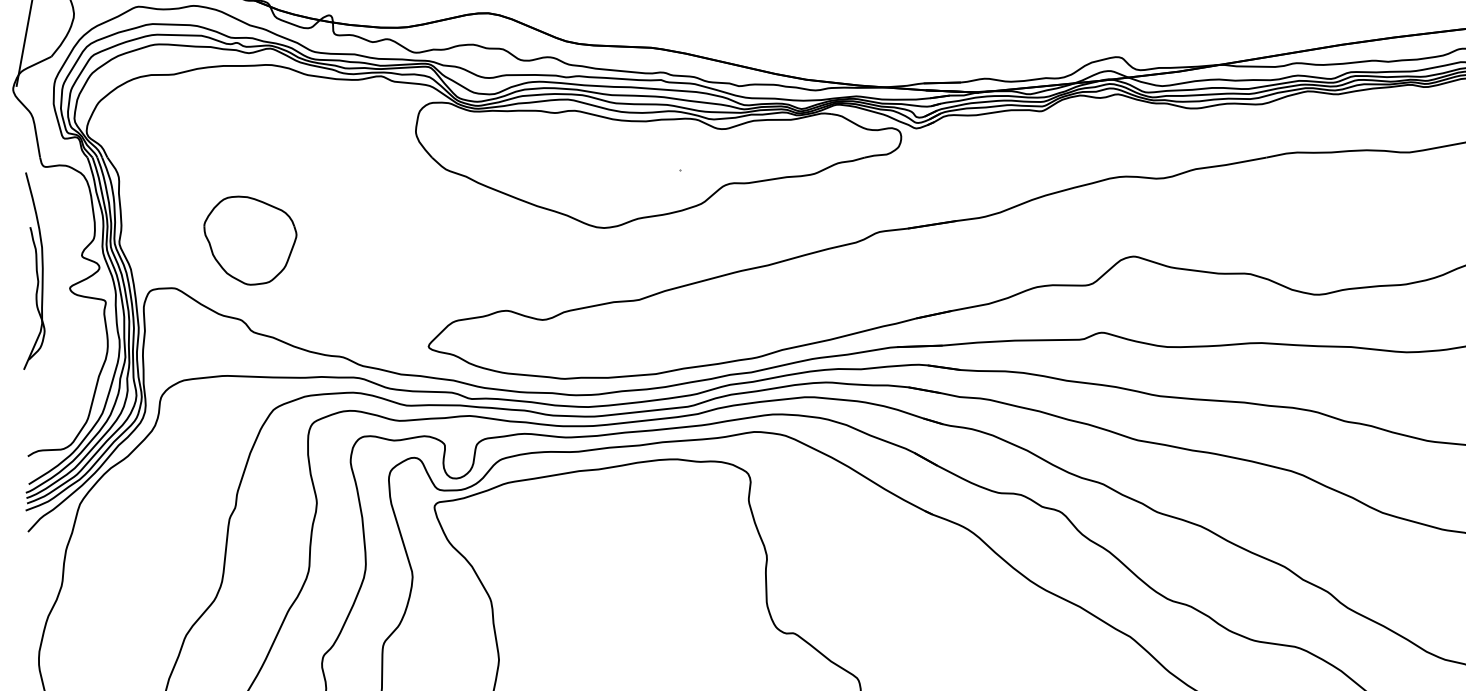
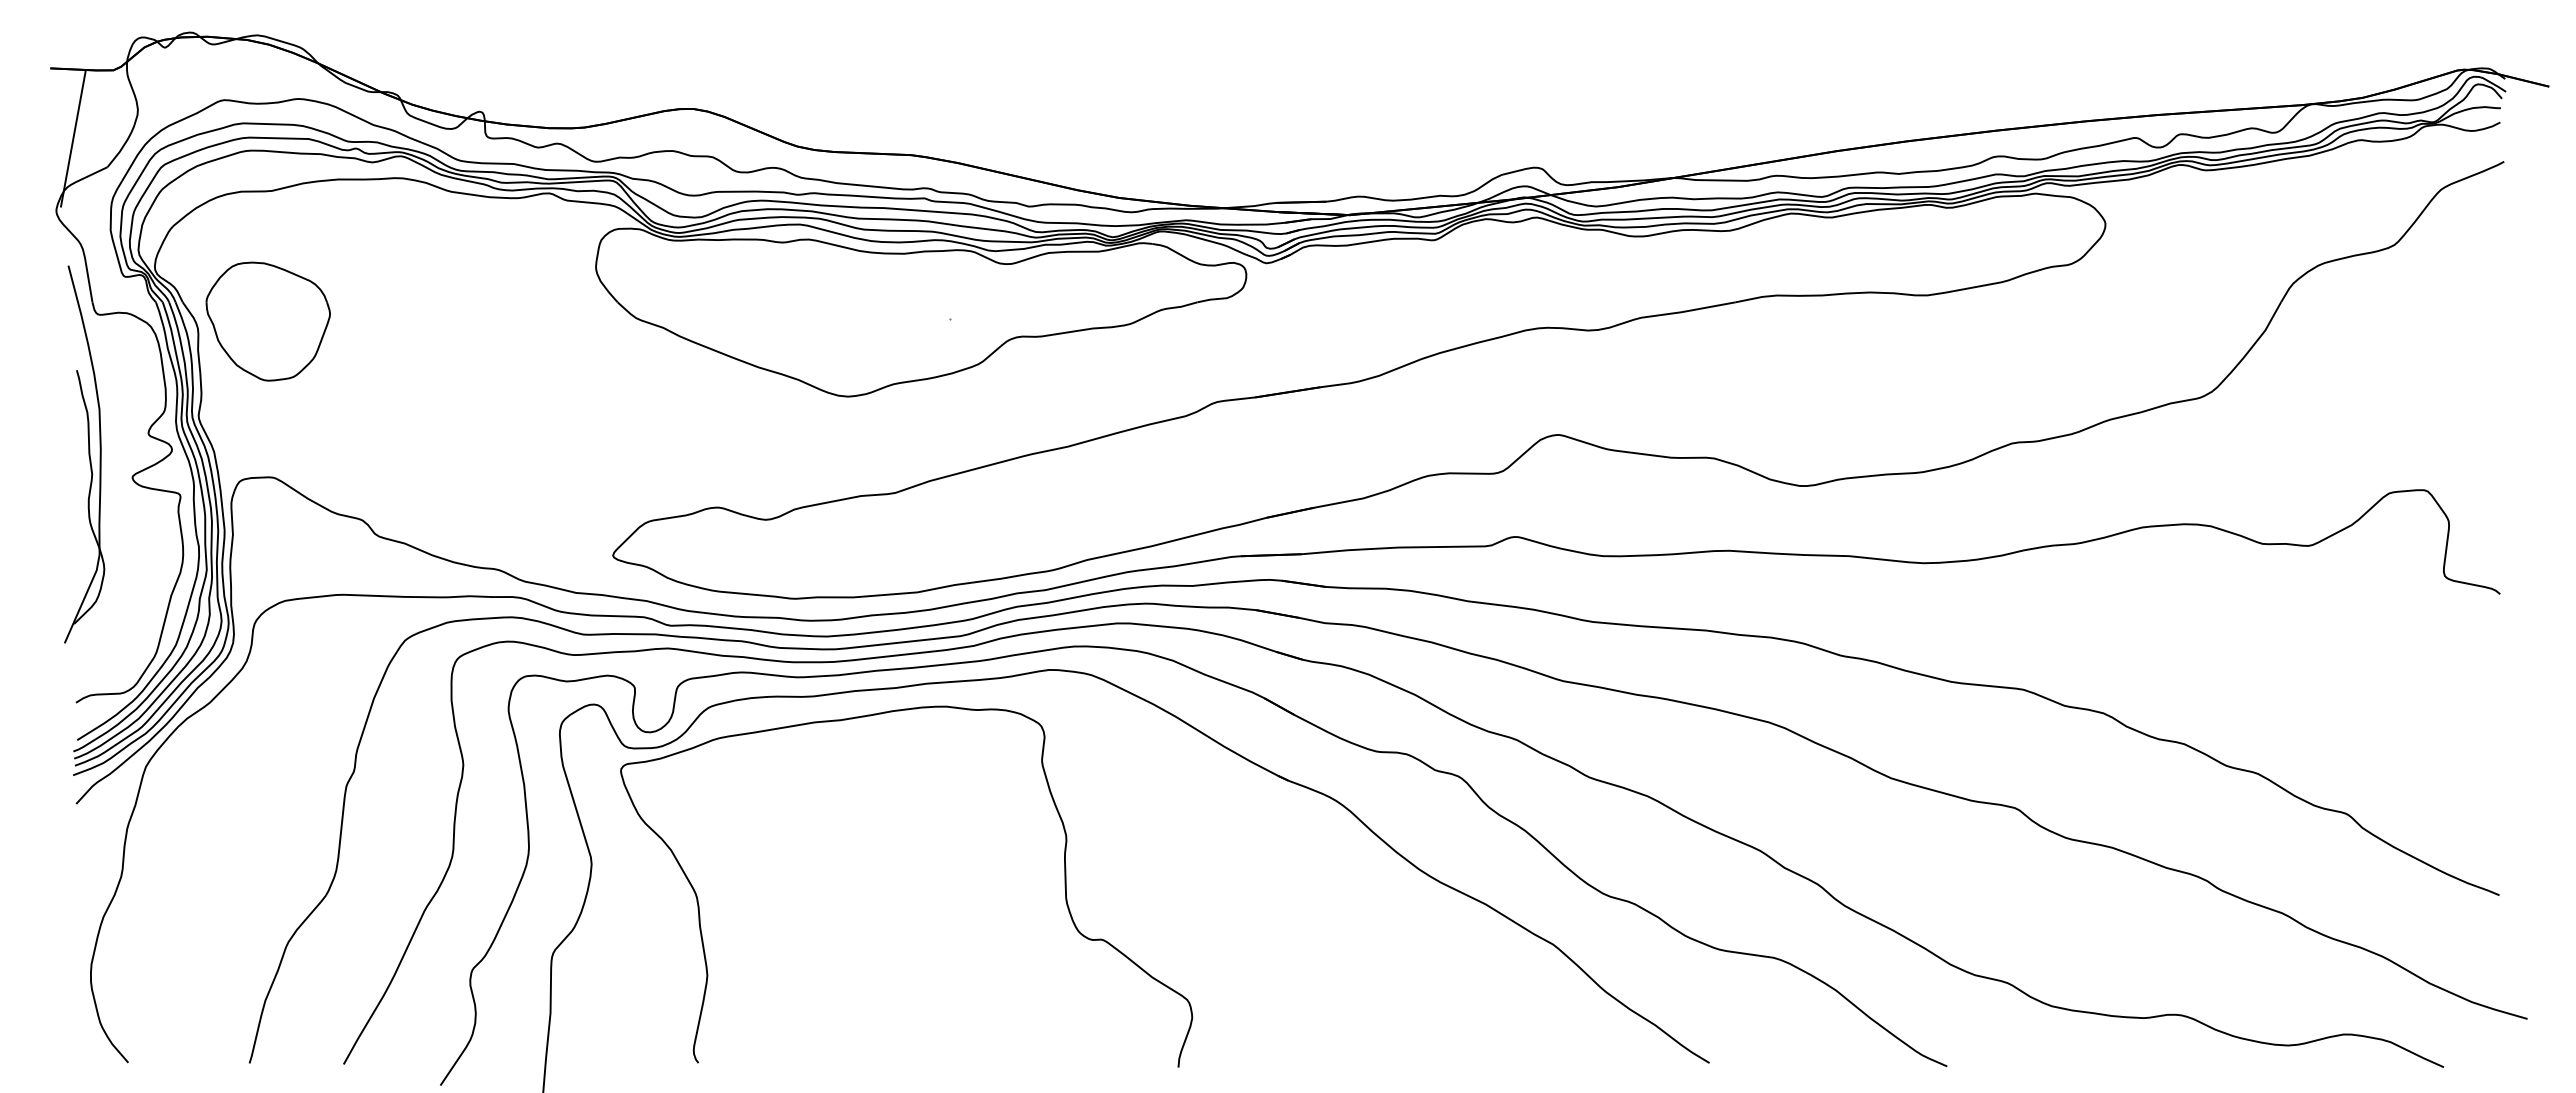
part: (249, 240) -> (267, 321), moved
part: (34, 271) -> (84, 454), size x1.43

